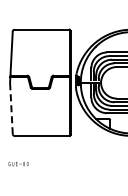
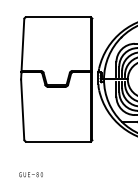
line: (11, 108) -> (22, 109), dashed -> solid

